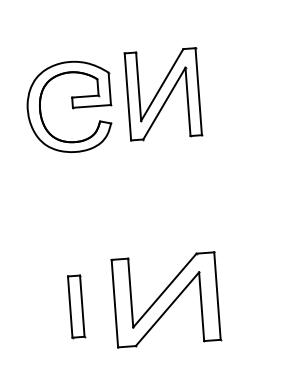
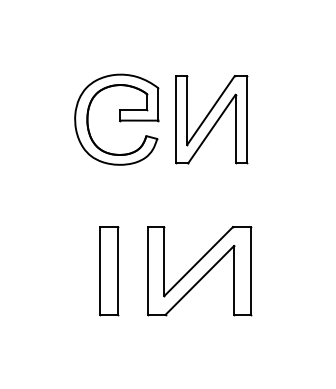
part: (163, 94) -> (211, 119), moved
part: (69, 106) -> (116, 119), moved
part: (76, 306) -> (109, 271), size x1.43

